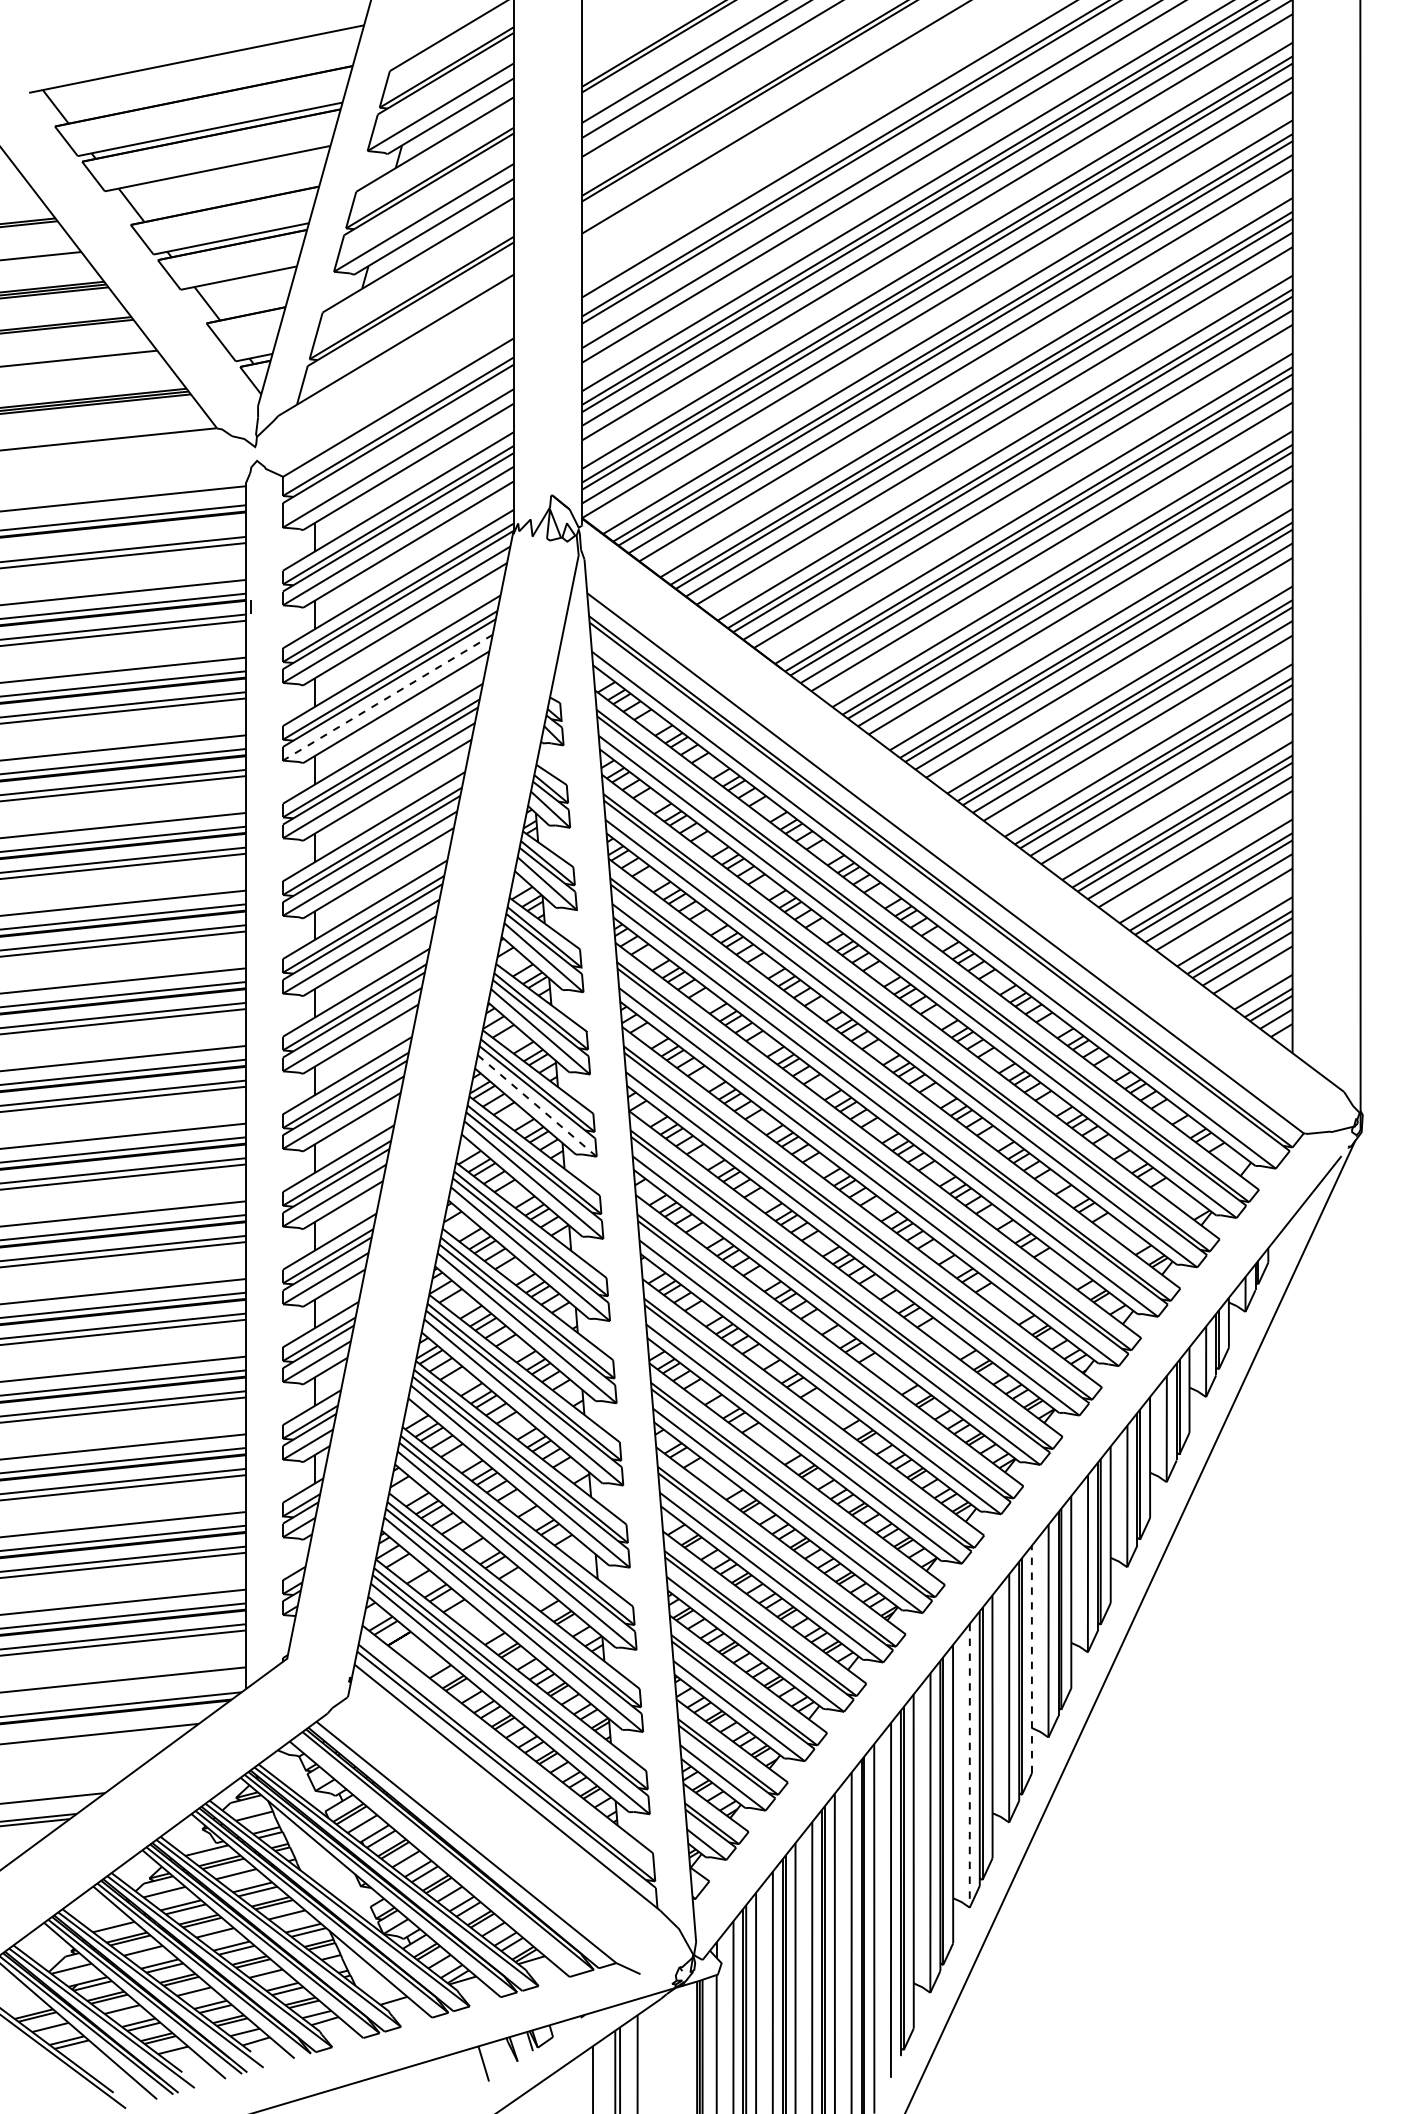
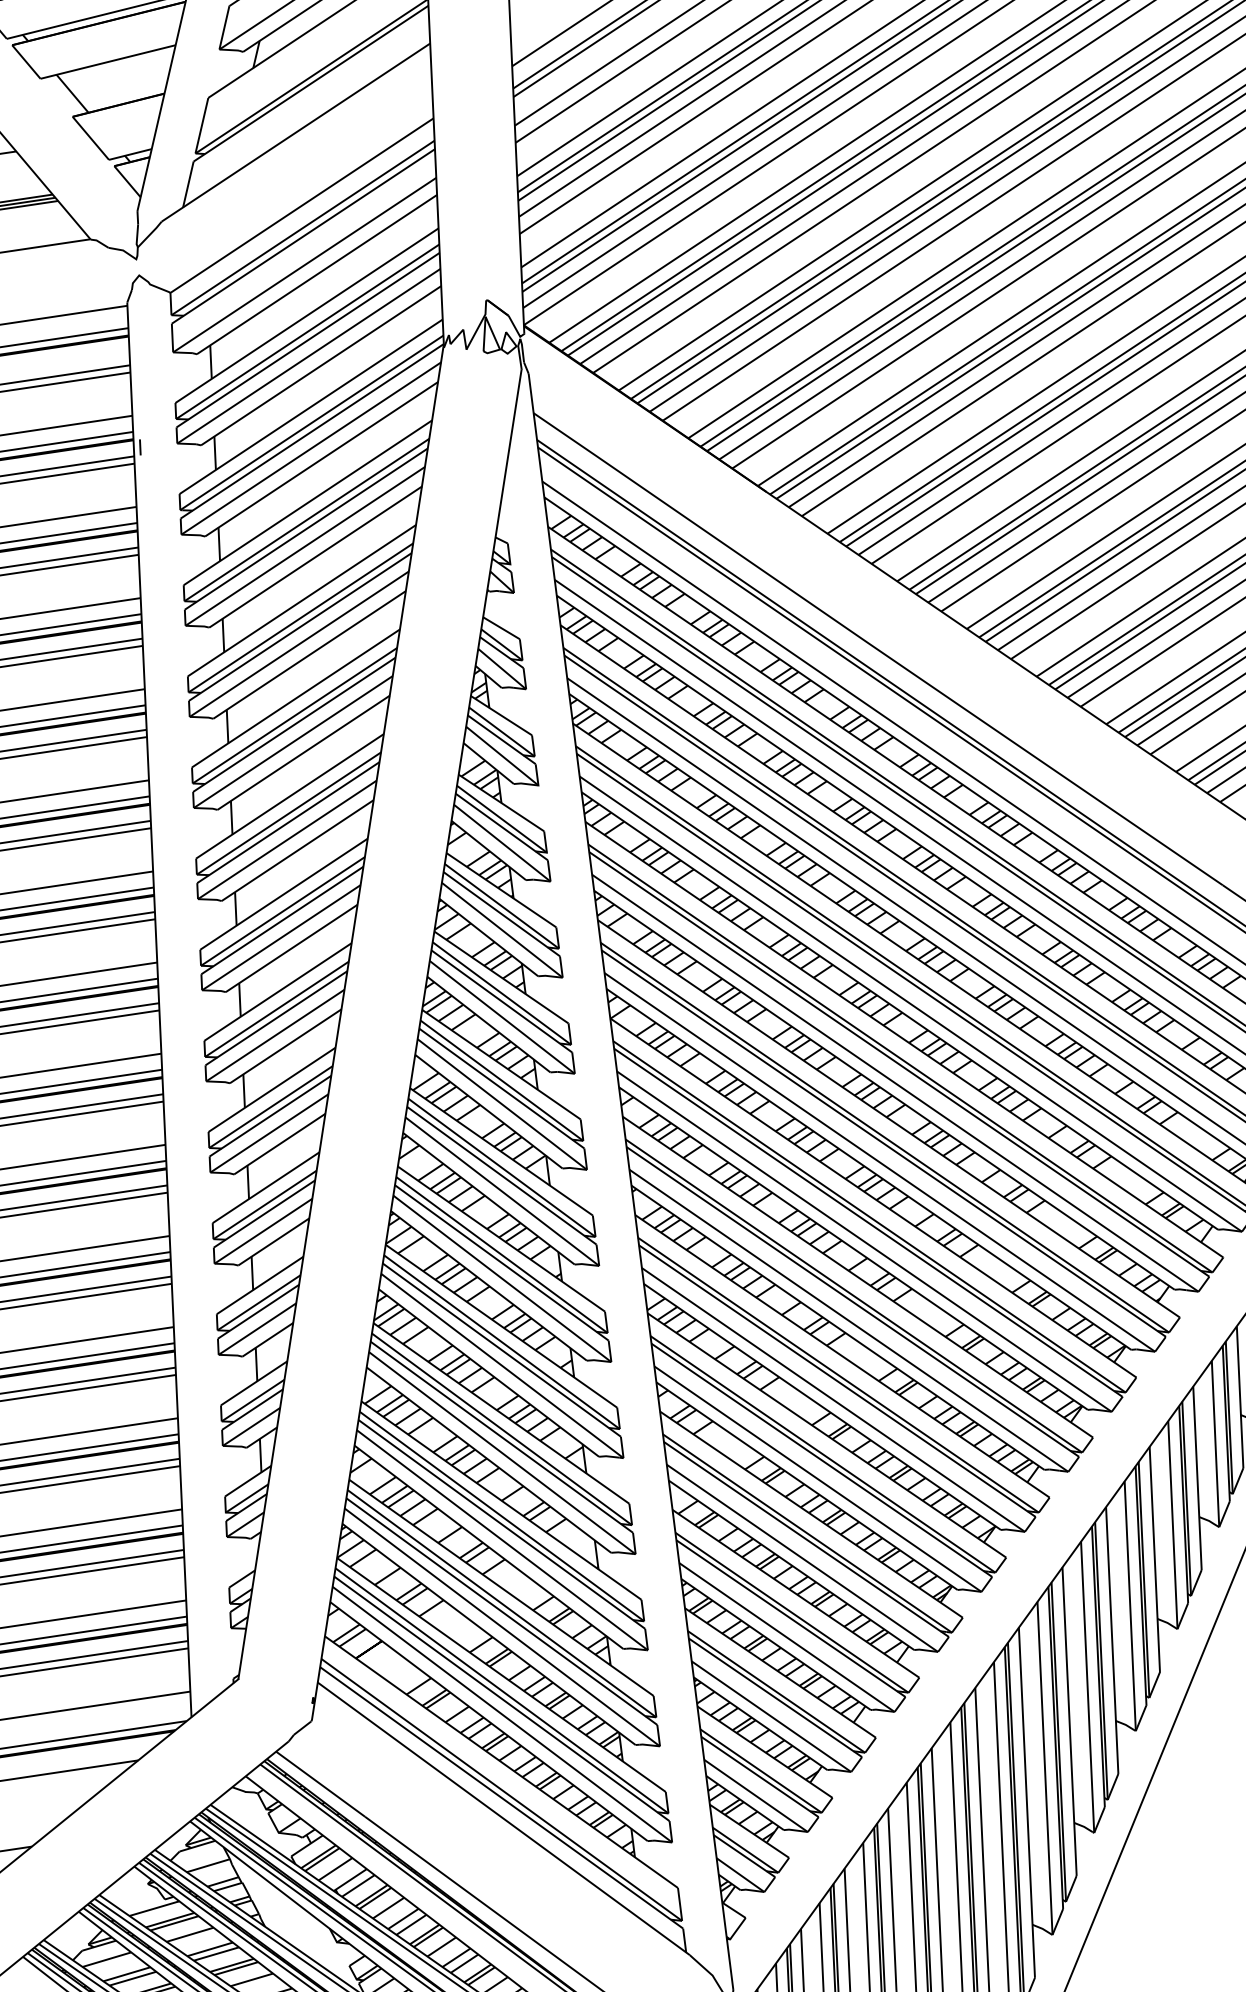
line: (387, 698) -> (304, 547), dashed -> solid
line: (537, 1106) -> (502, 1018), dashed -> solid
line: (1031, 1659) -> (1111, 1640), dashed -> solid
line: (969, 1765) -> (1044, 1768), dashed -> solid

